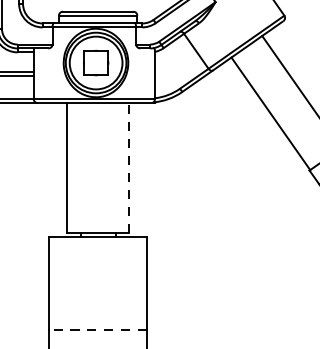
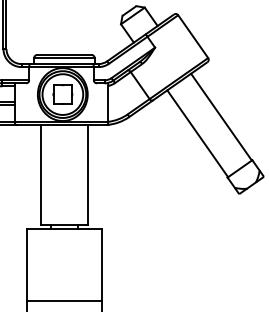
line: (129, 166) -> (88, 174), dashed -> solid
line: (98, 331) -> (64, 301), dashed -> solid

